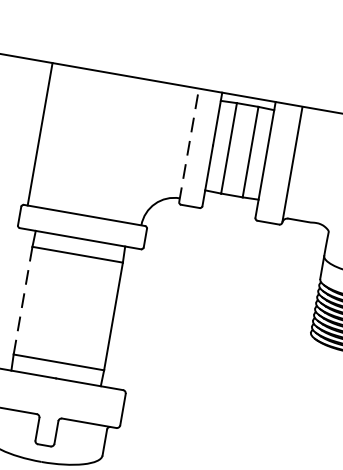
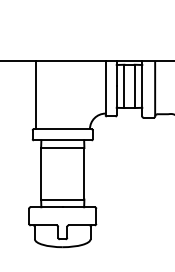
line: (189, 143) -> (105, 87), dashed -> solid
line: (23, 300) -> (41, 173), dashed -> solid

